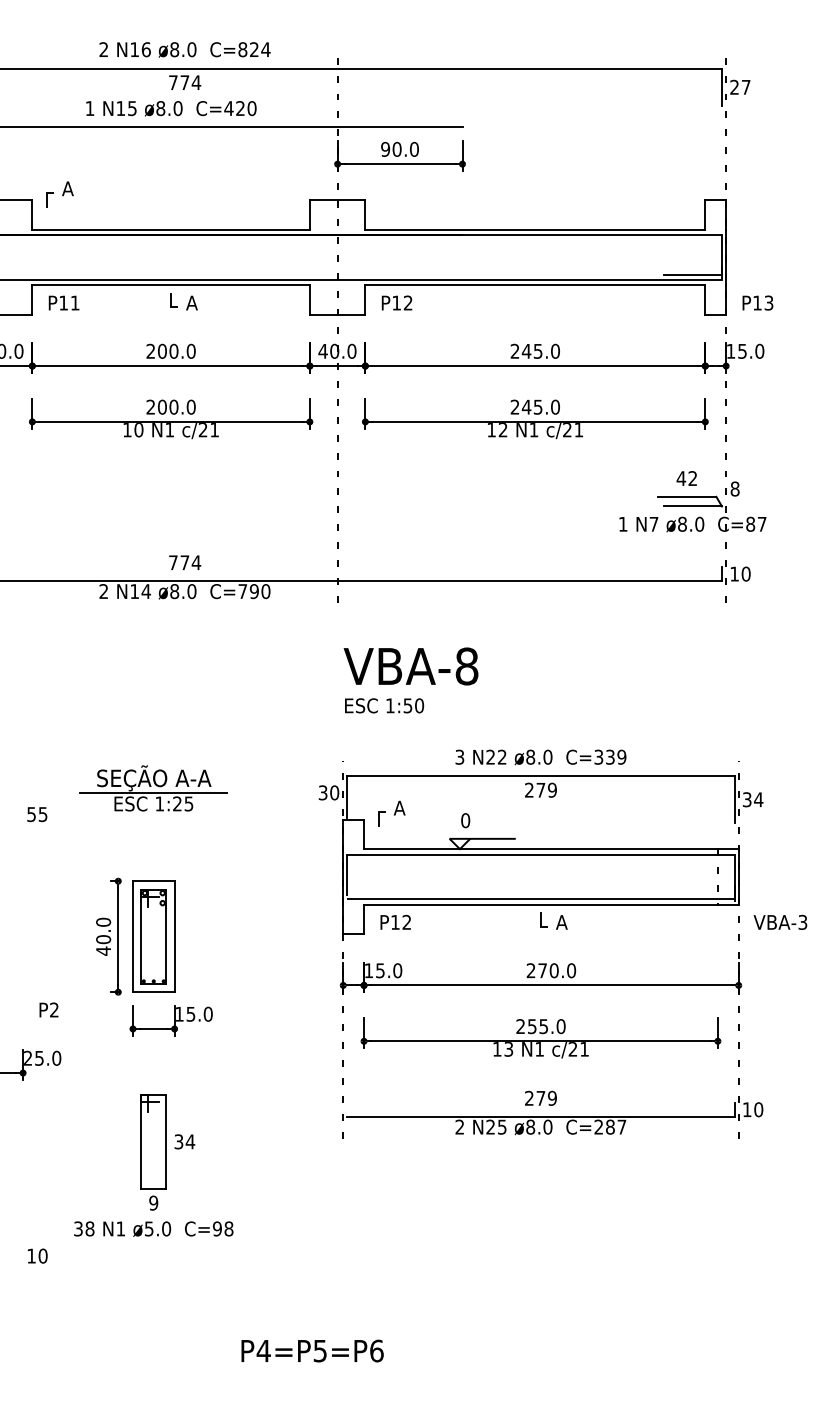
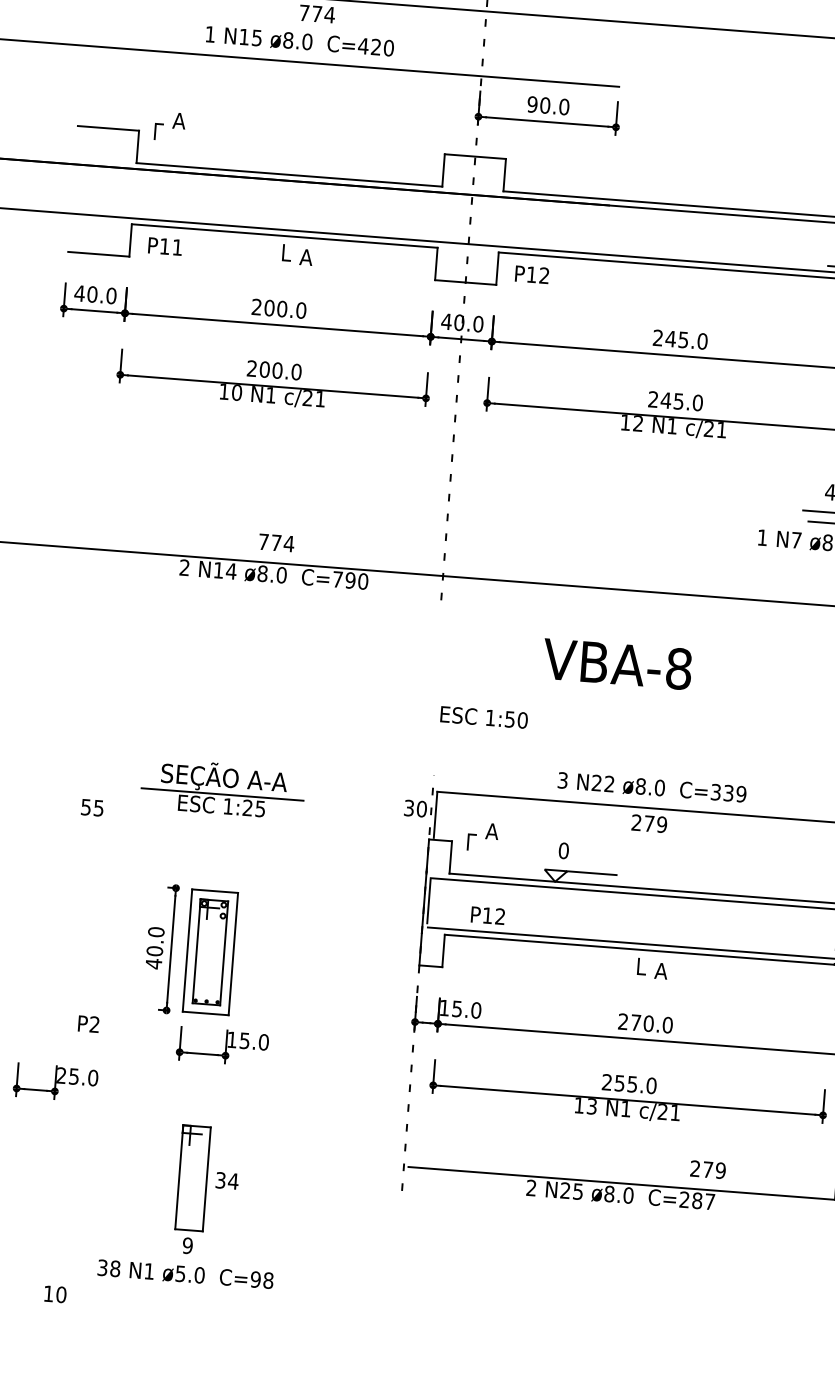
text: (410, 666) -> (616, 664), moved
text: (395, 921) -> (487, 914), moved
text: (540, 1097) -> (707, 1168), moved

